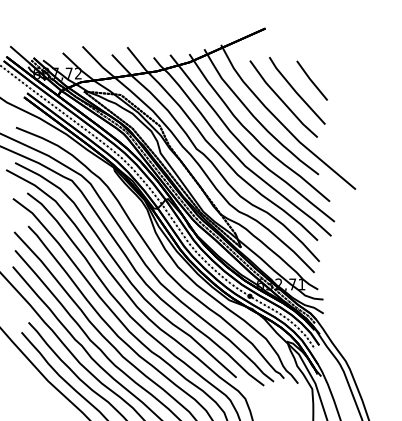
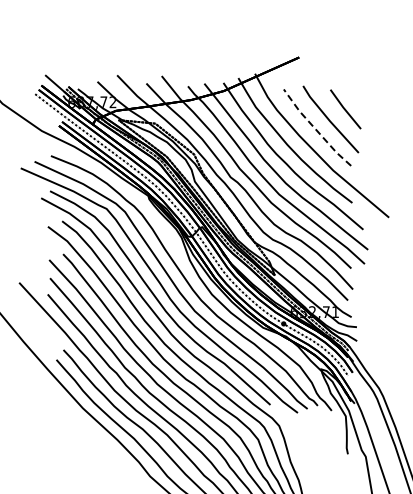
line: (281, 100) -> (315, 129), solid -> dashed

